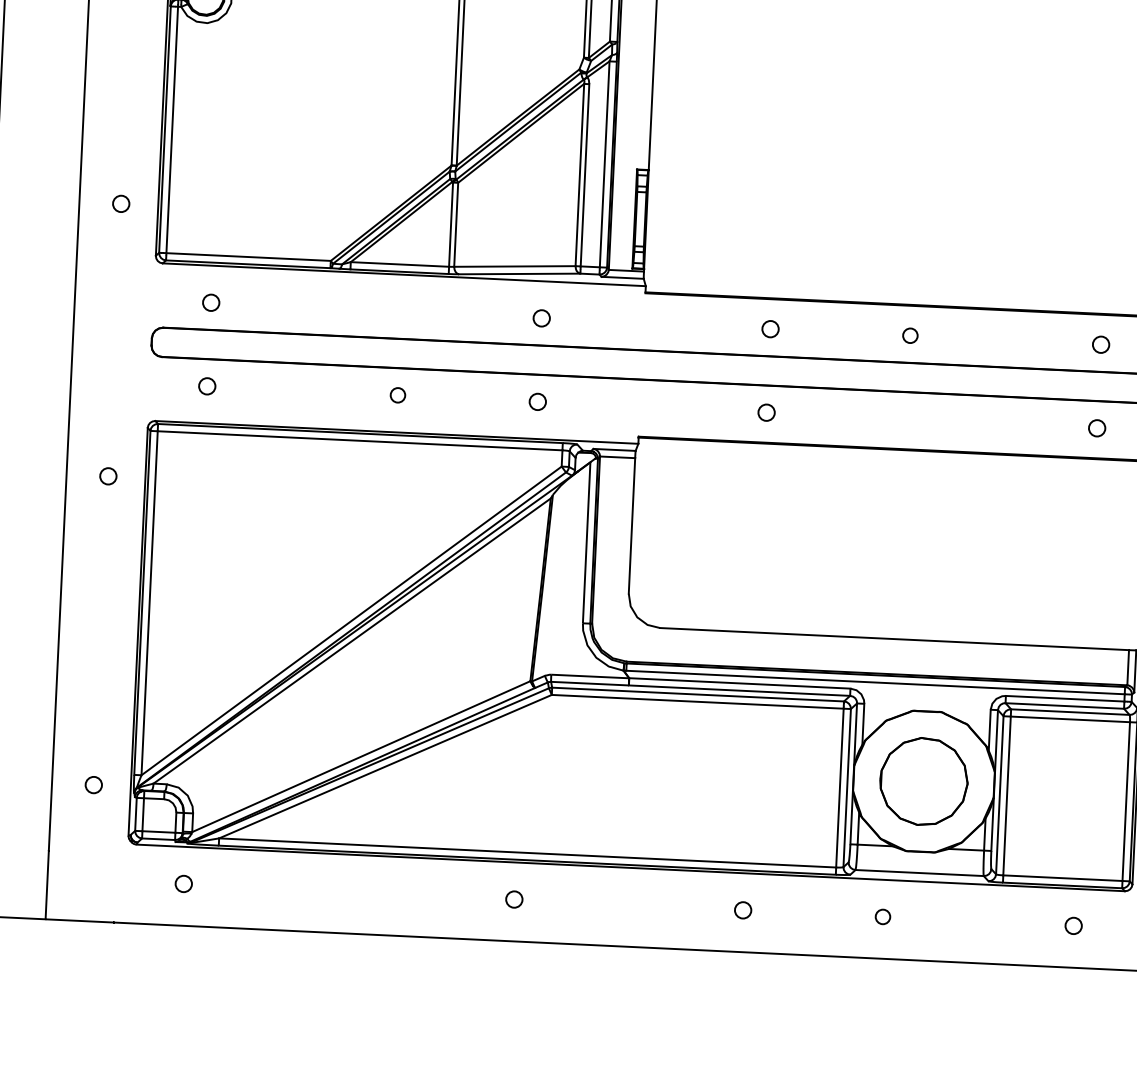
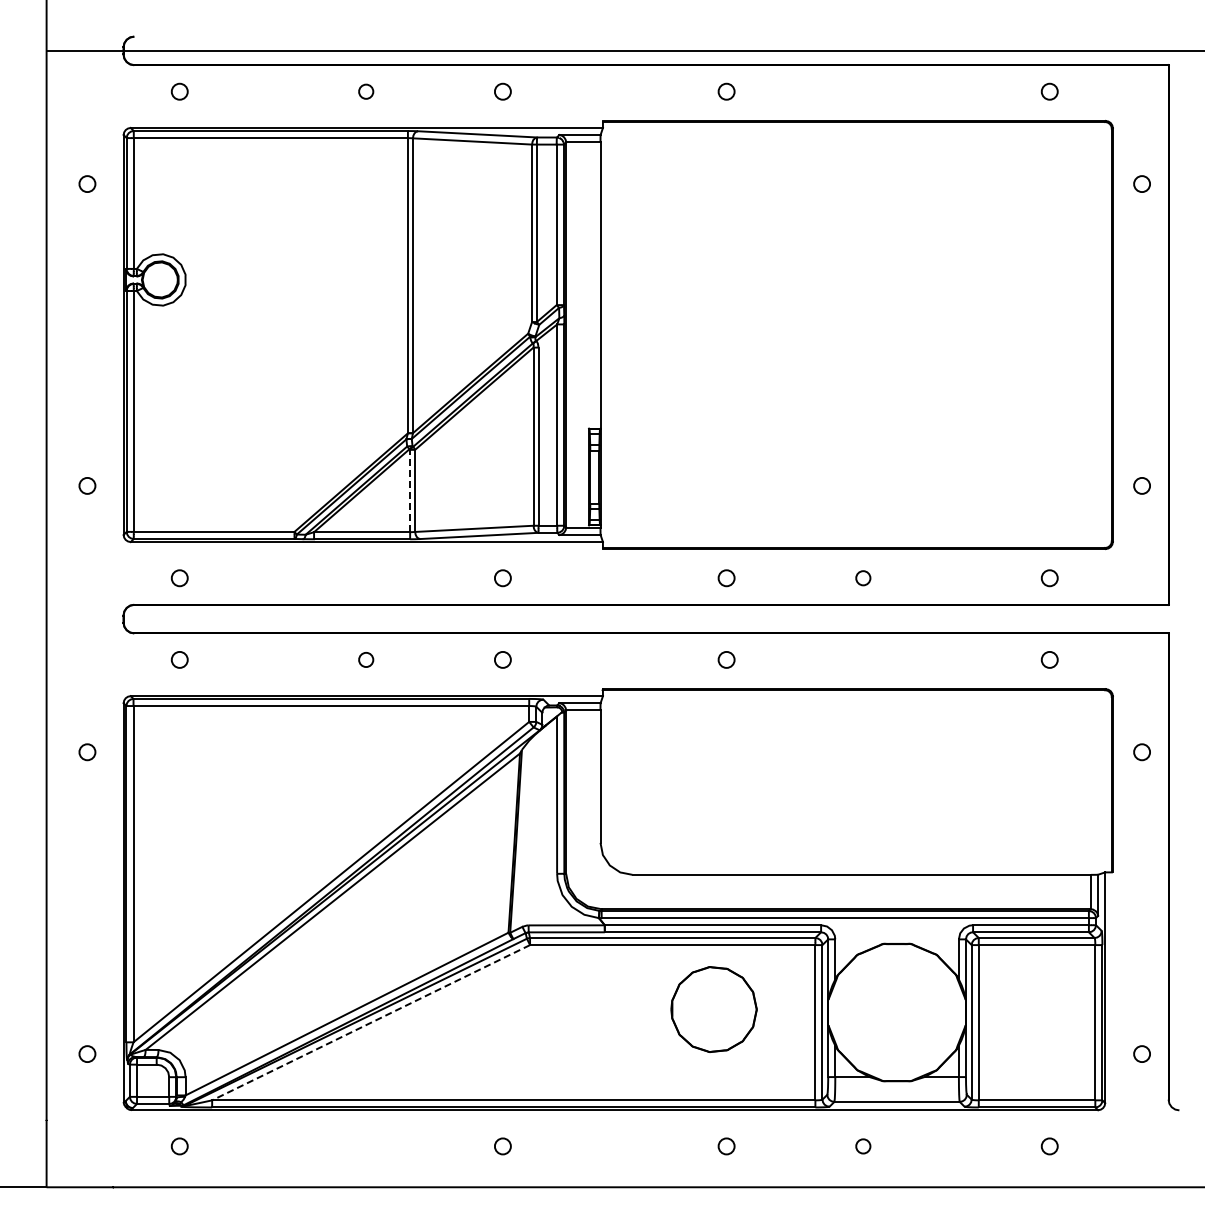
line: (451, 224) -> (410, 490), solid -> dashed
line: (385, 766) -> (371, 1022), solid -> dashed
part: (923, 781) -> (713, 1009), moved

